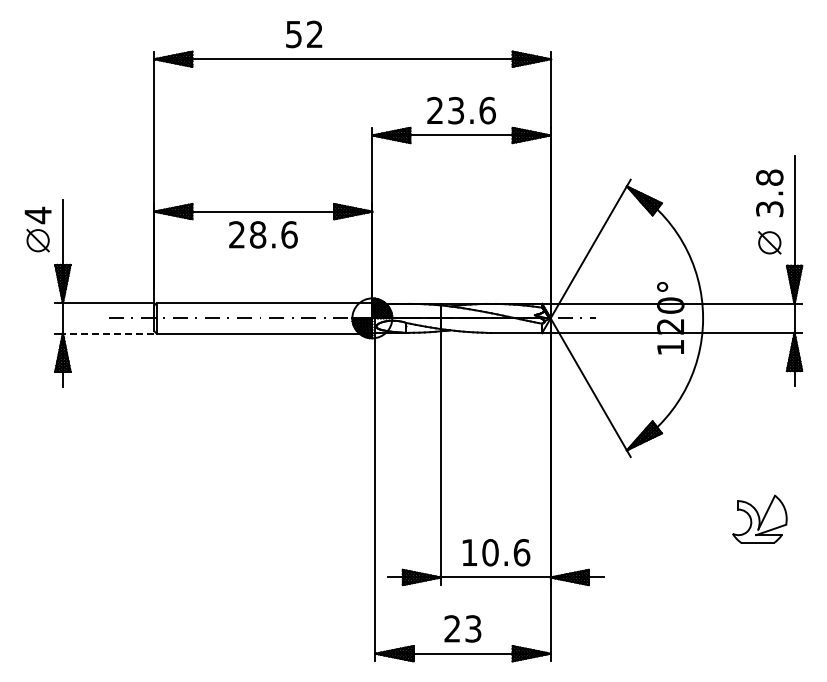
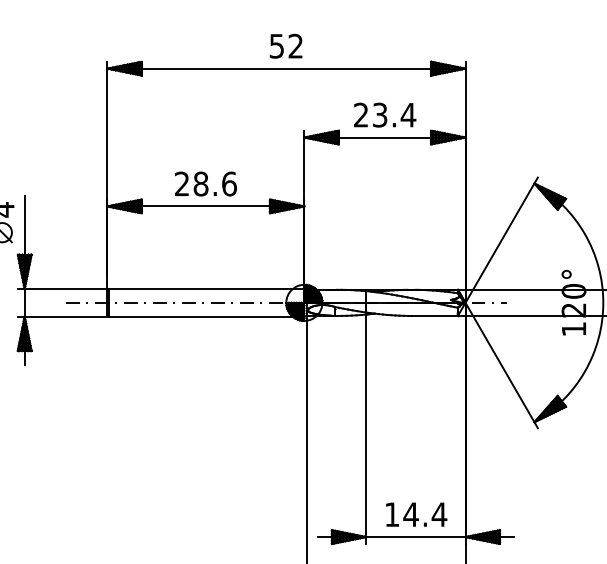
text: (304, 34) -> (286, 46), moved
text: (487, 110) -> (408, 115), 23.6 -> 23.4
text: (263, 234) -> (205, 183), moved
line: (108, 333) -> (65, 316), dashed -> solid
text: (505, 552) -> (424, 514), 10.6 -> 14.4

